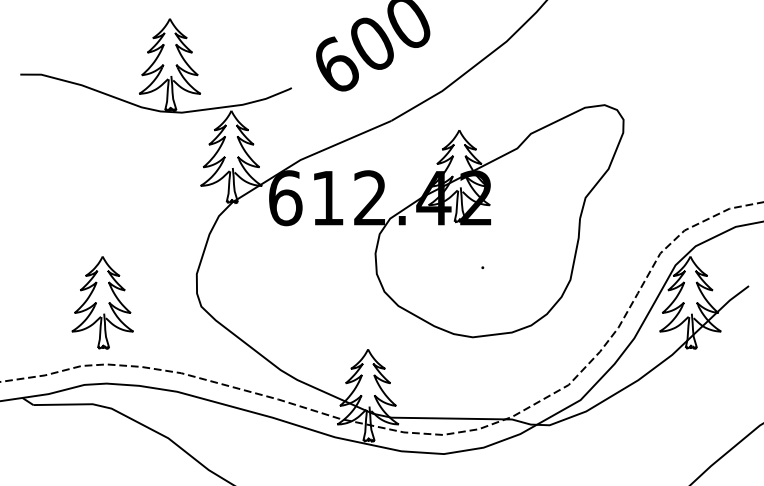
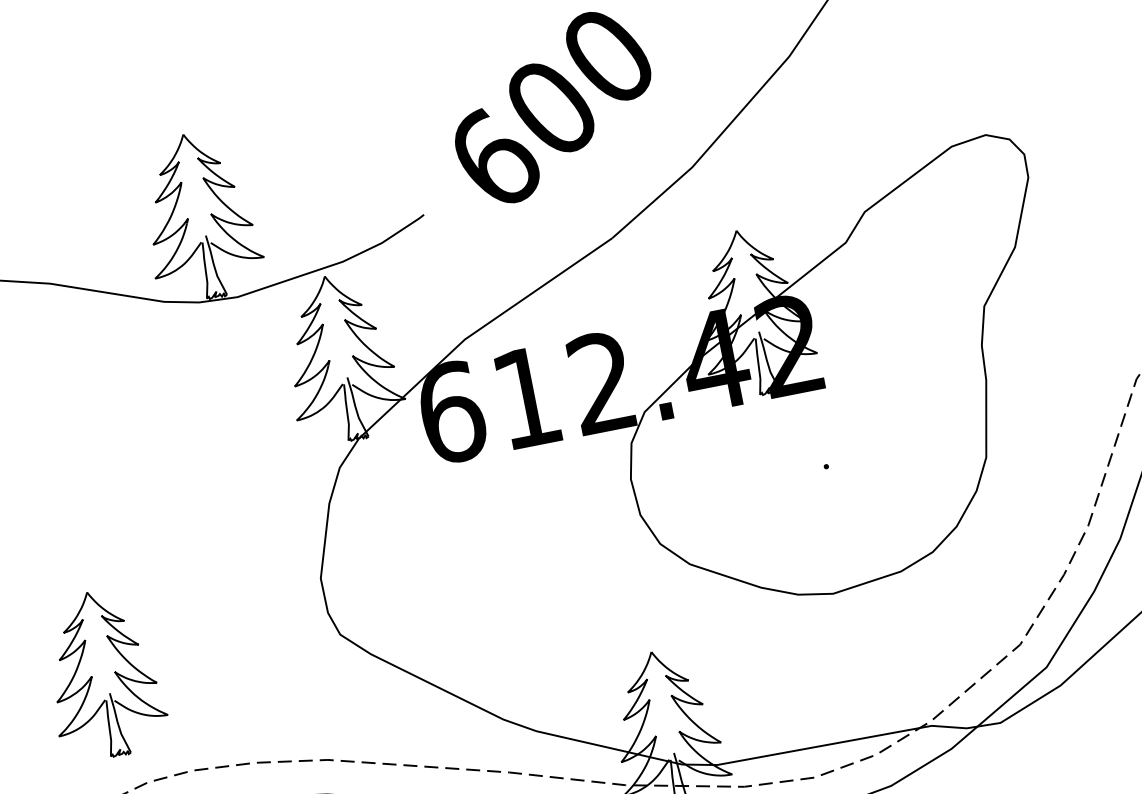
part: (102, 302) -> (102, 674), moved

